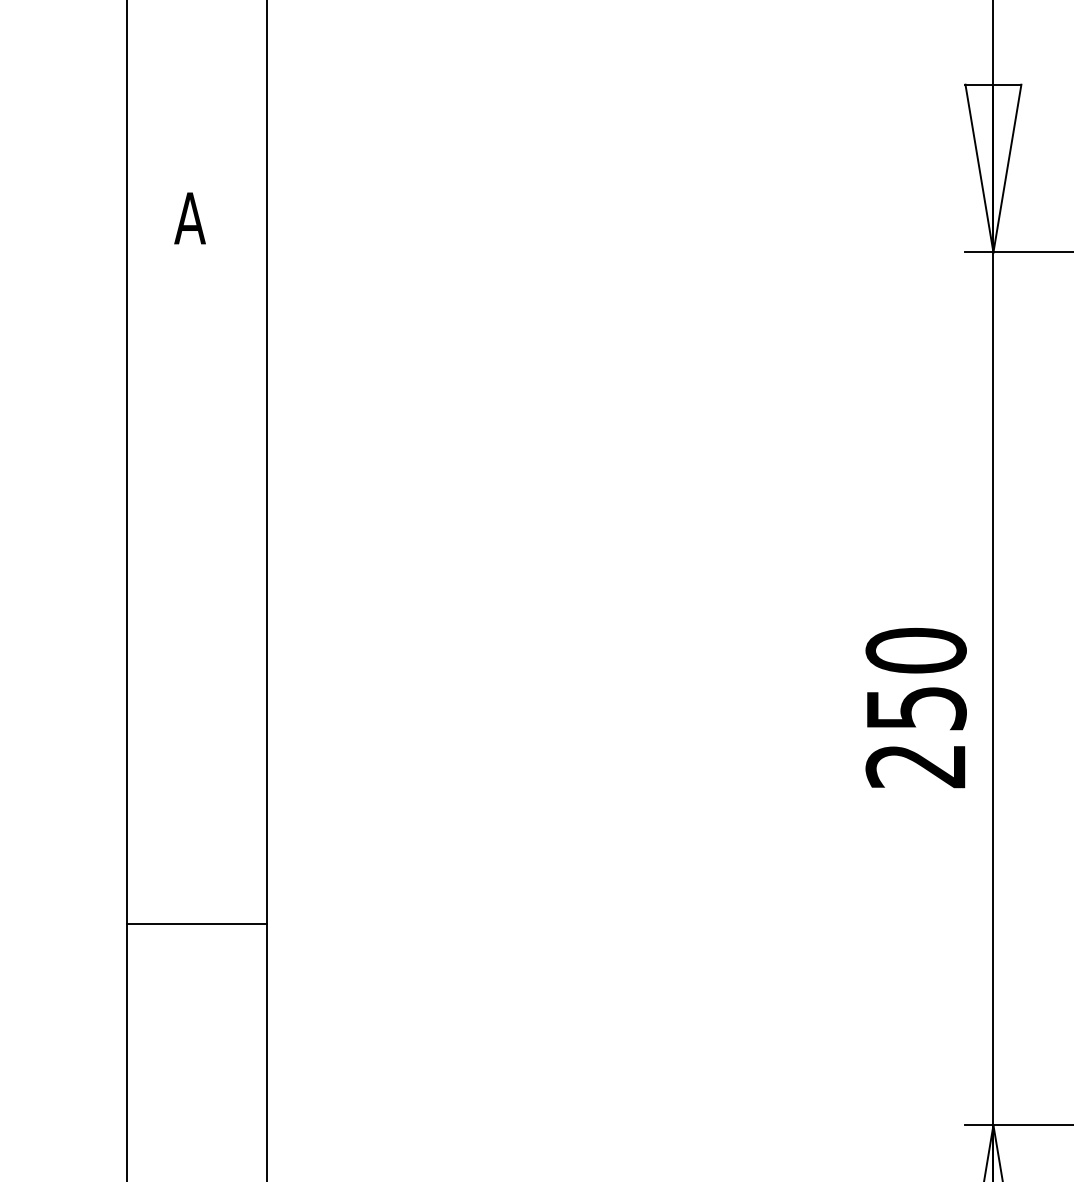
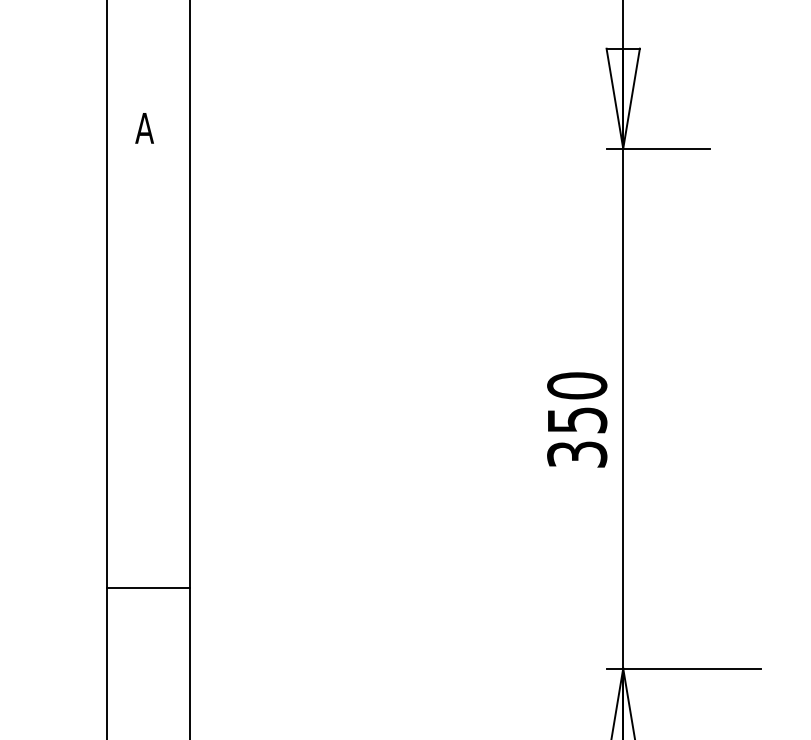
text: (916, 765) -> (577, 454), 250 -> 350
line: (196, 923) -> (148, 587), moved

